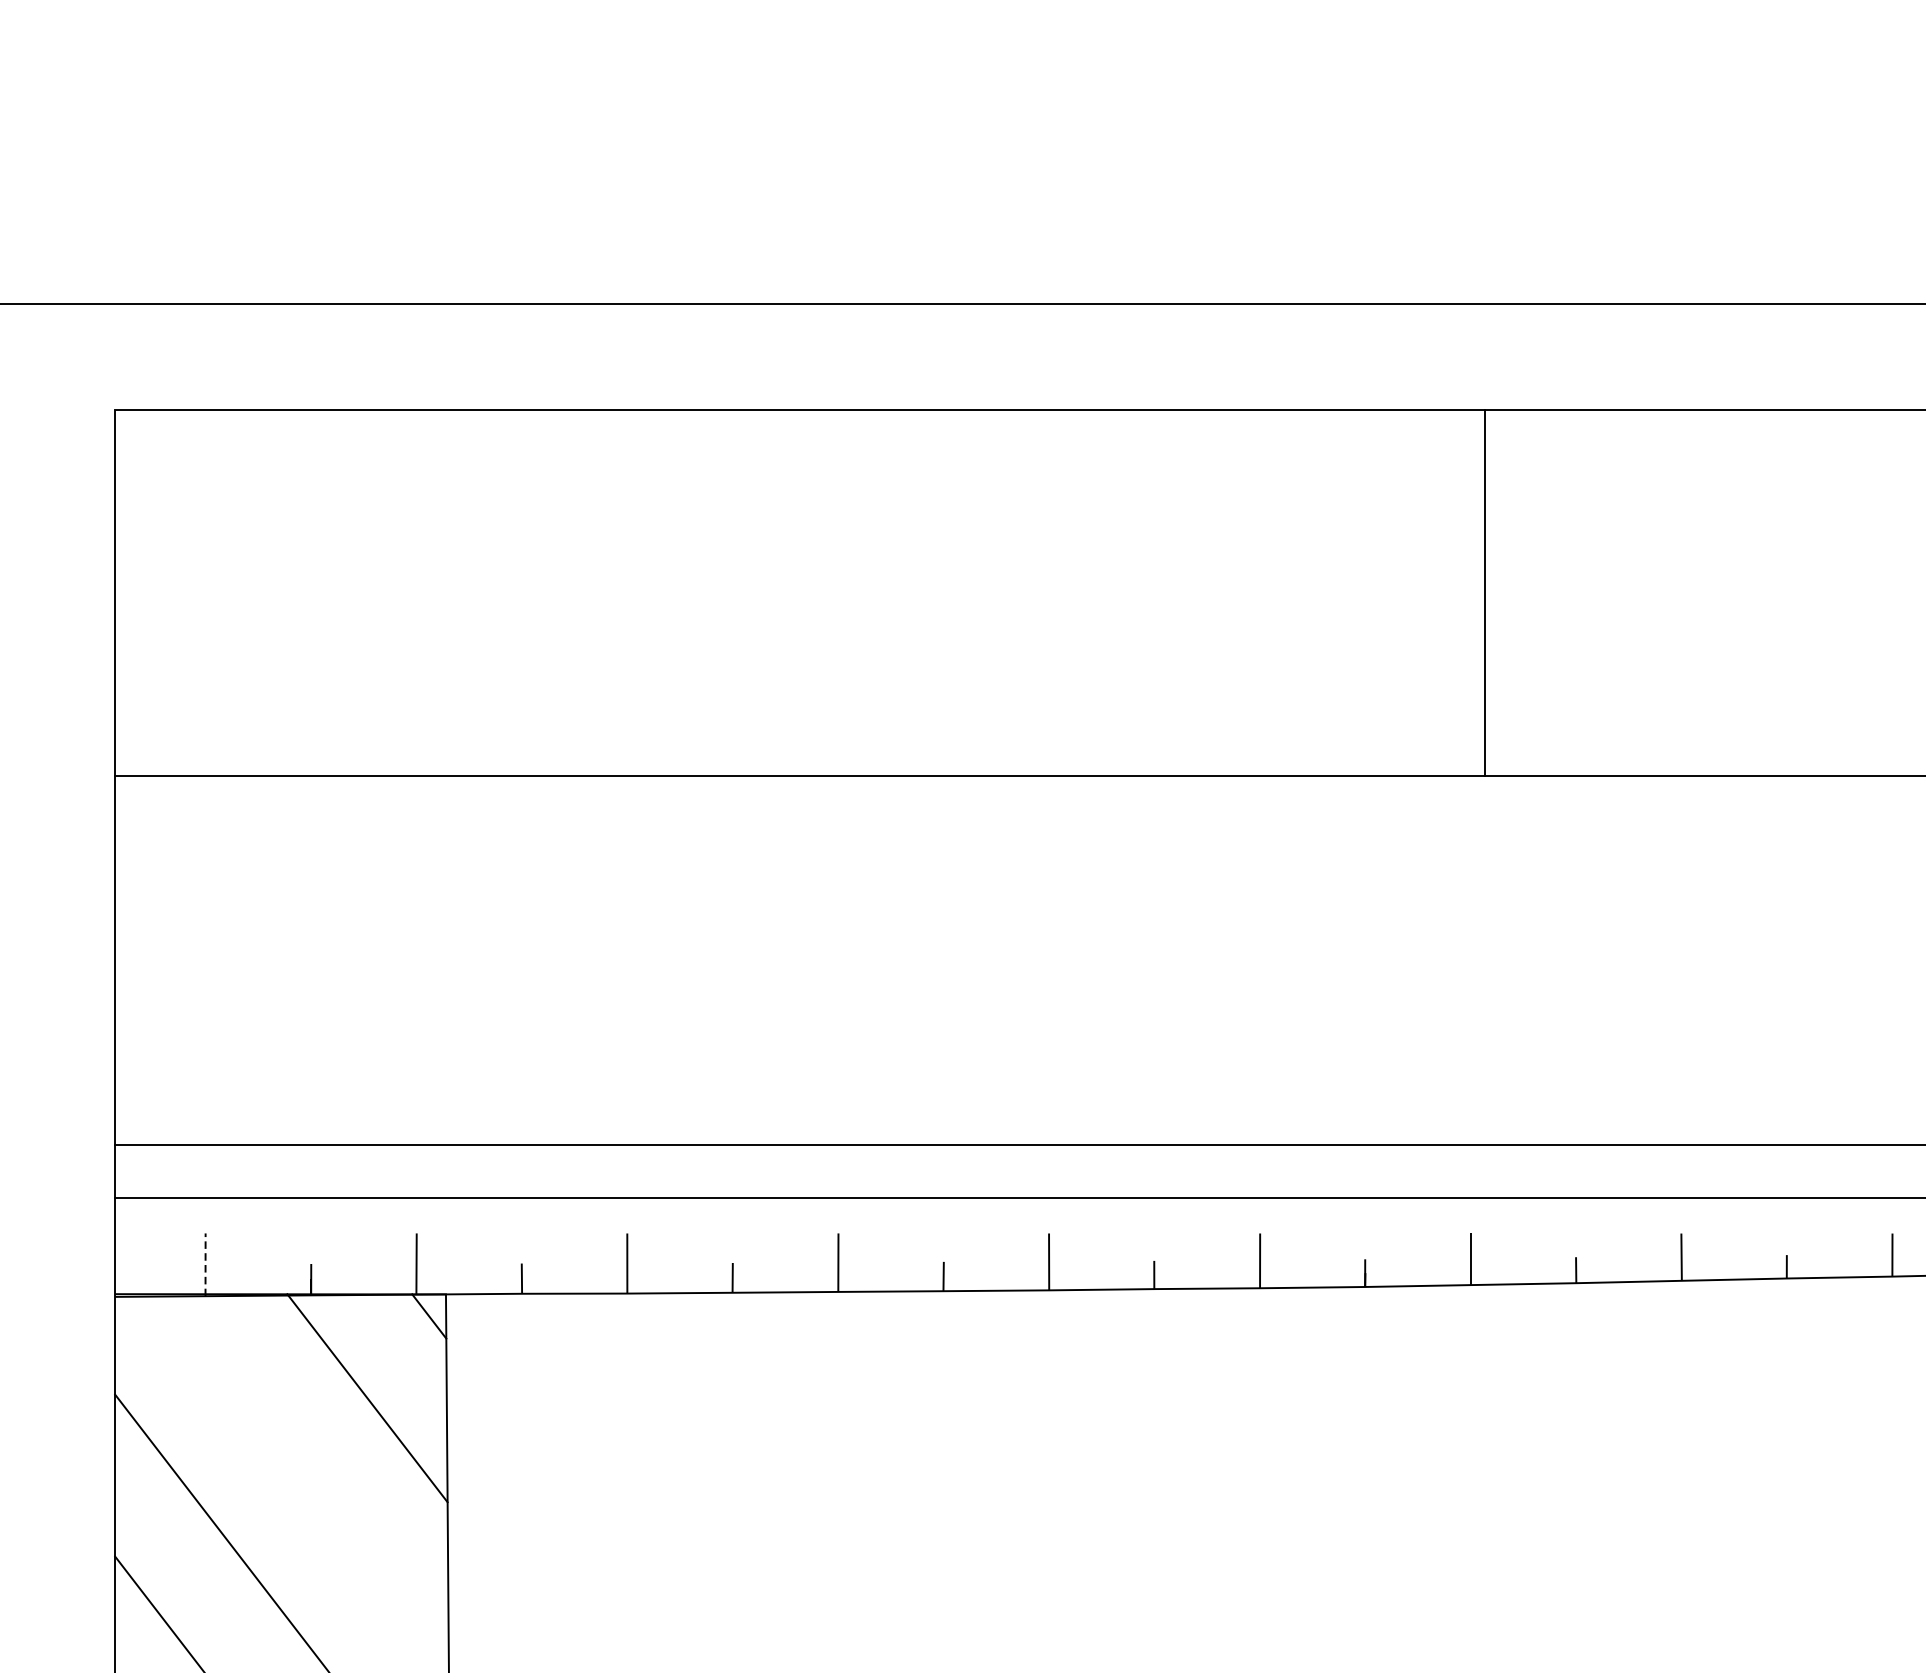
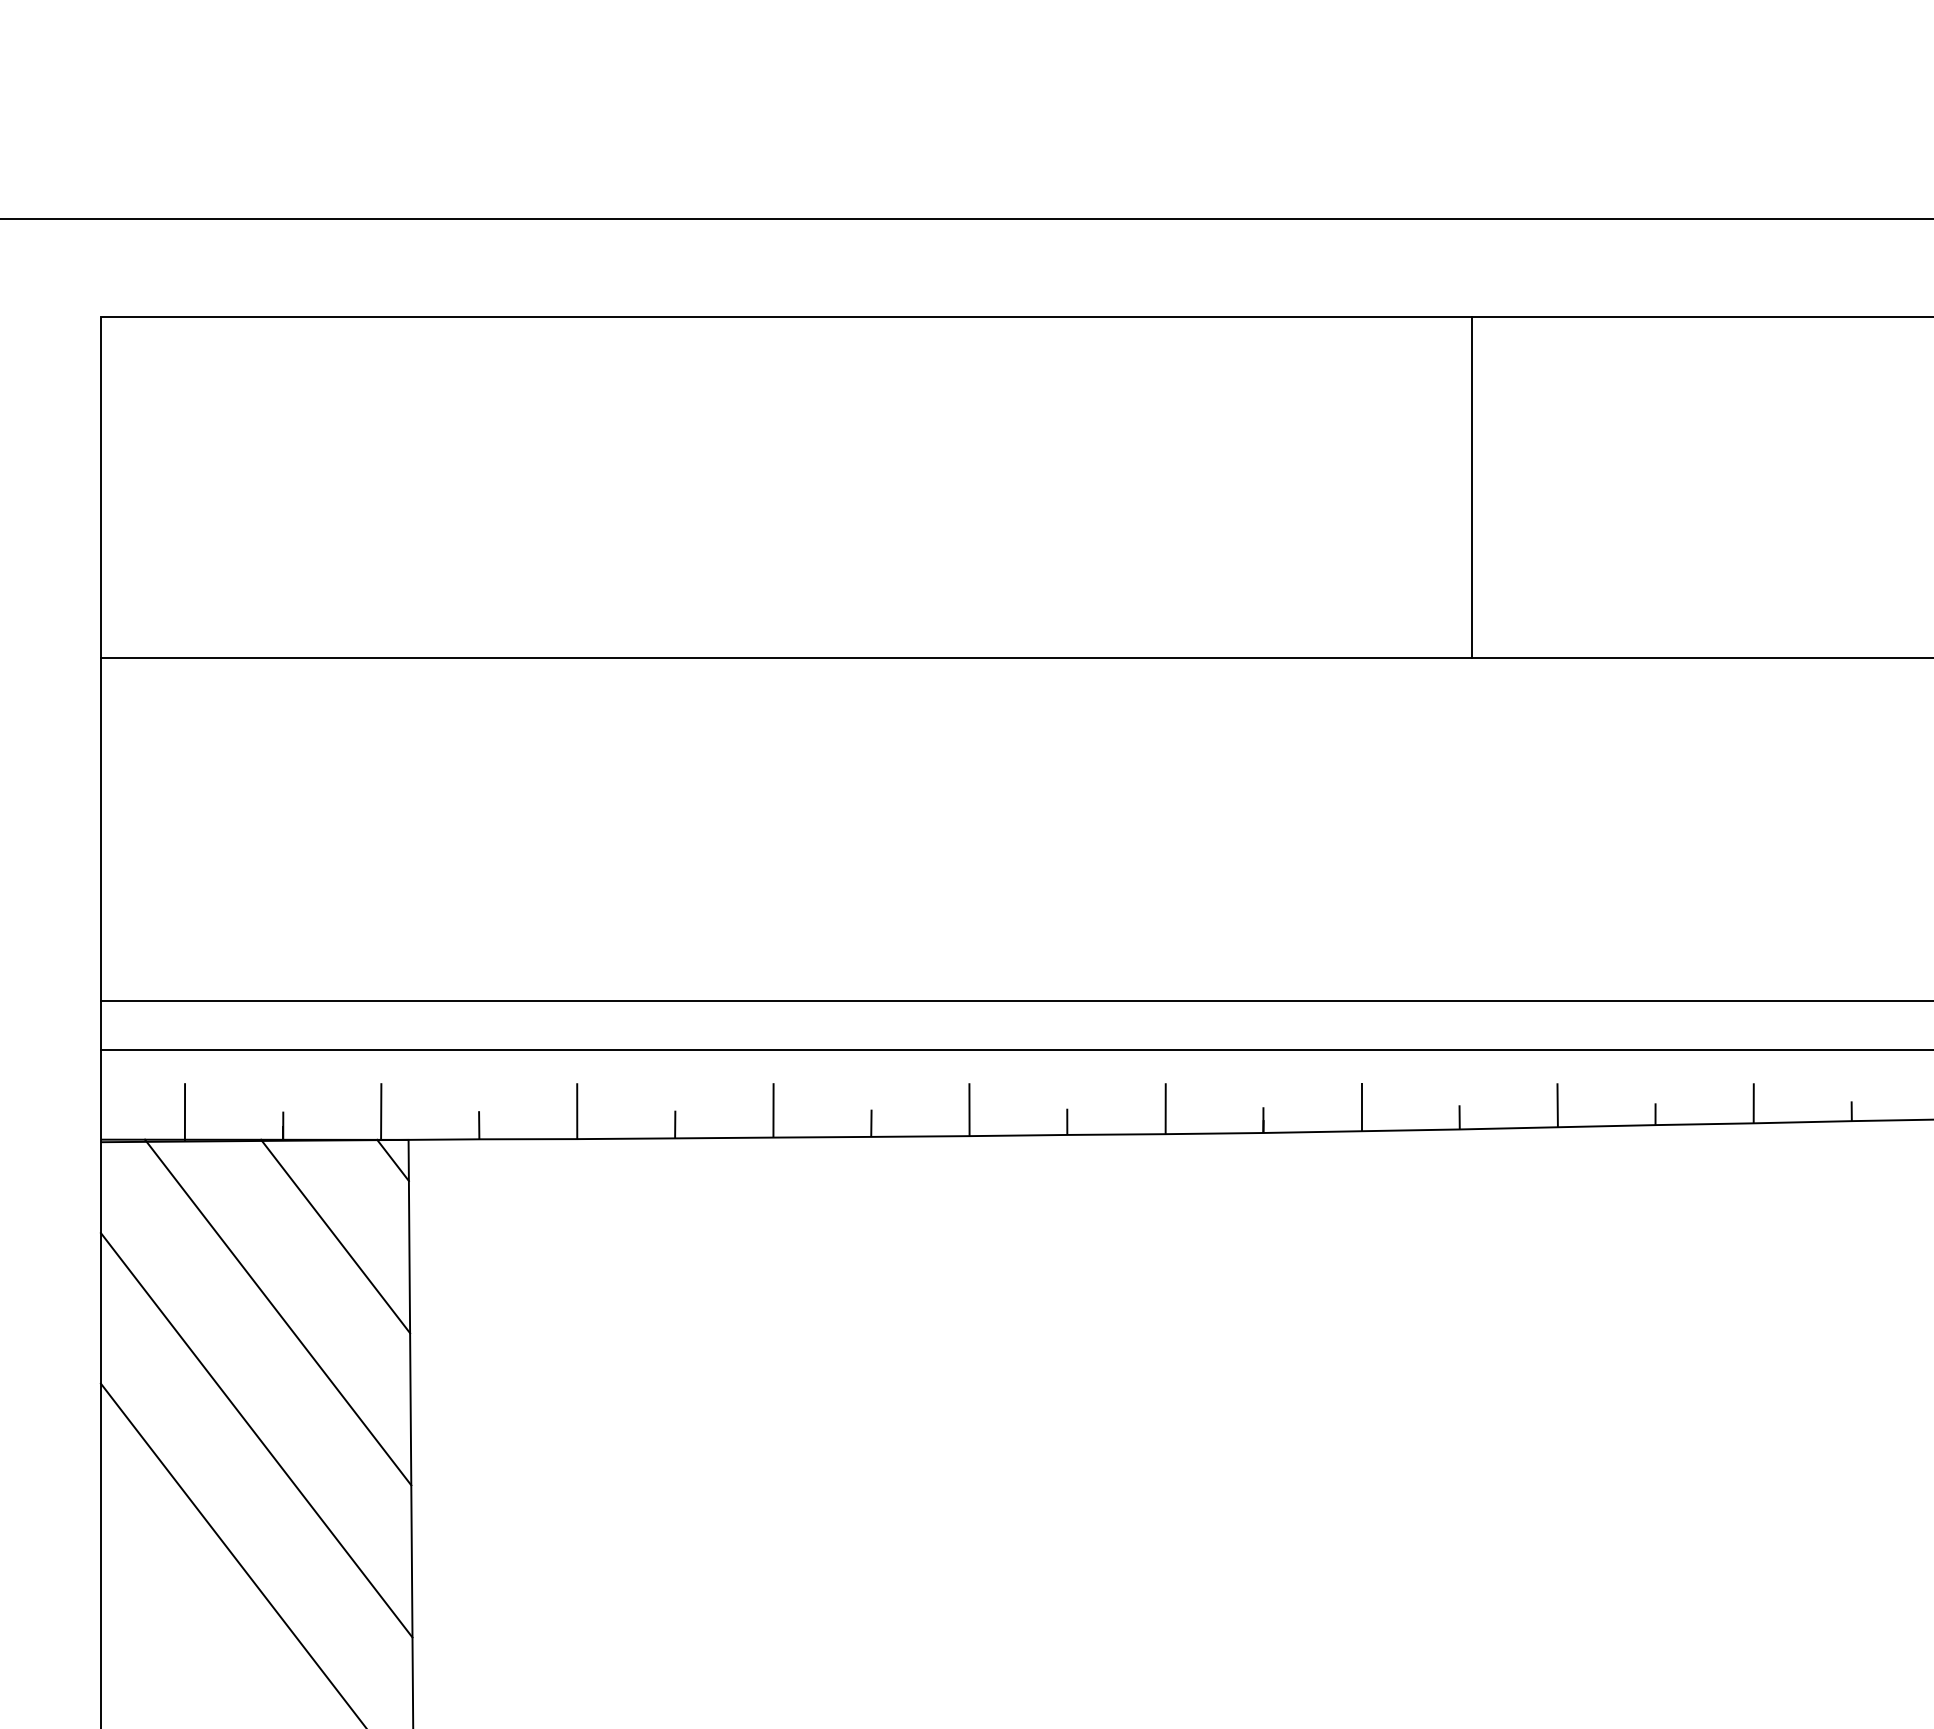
line: (1485, 592) -> (1472, 487), moved
line: (206, 1263) -> (185, 1111), dashed -> solid
line: (306, 1480) -> (278, 1312), added

